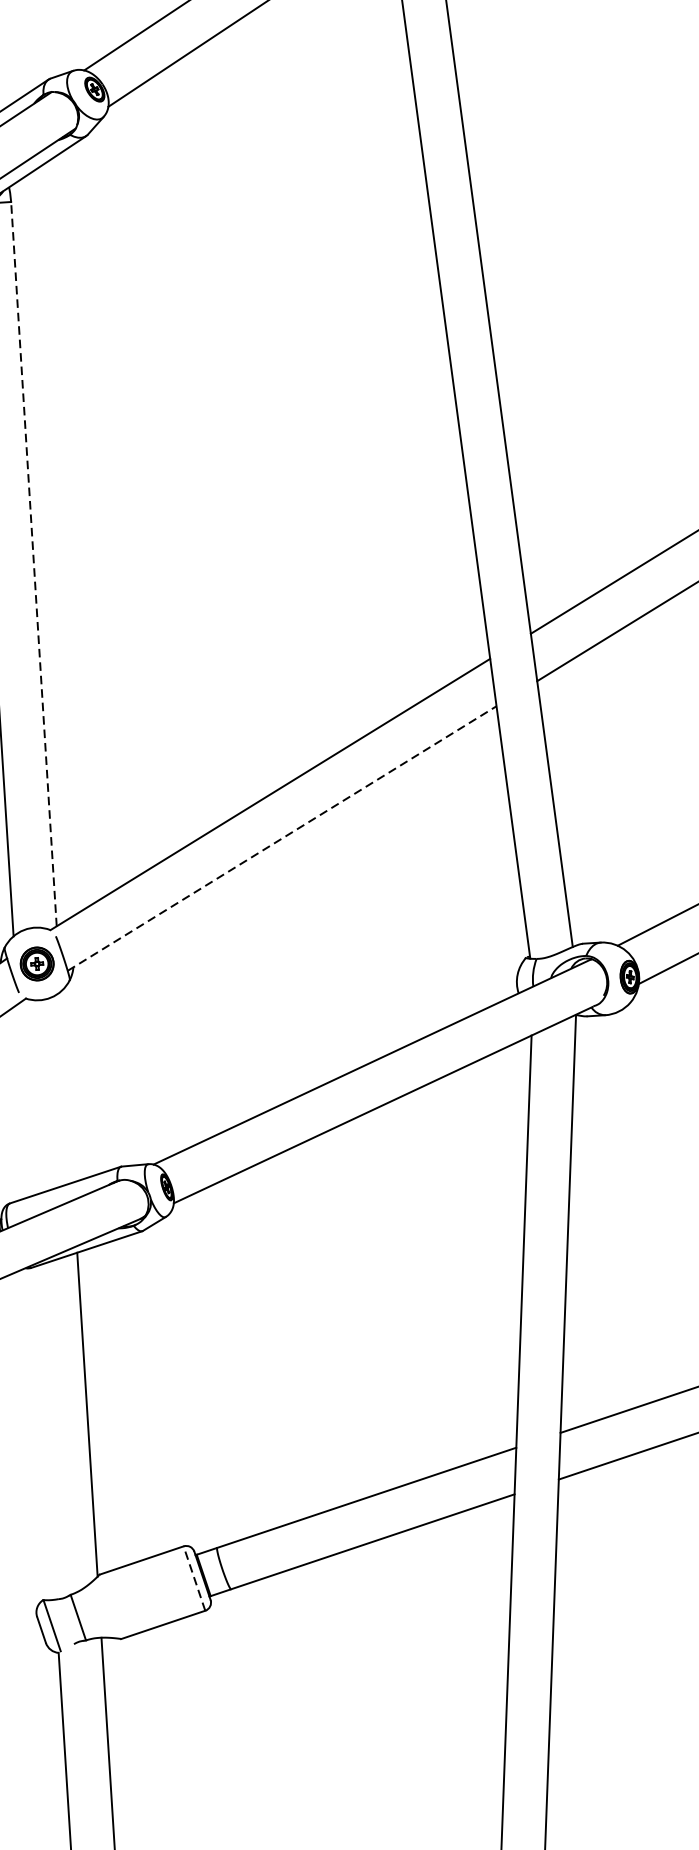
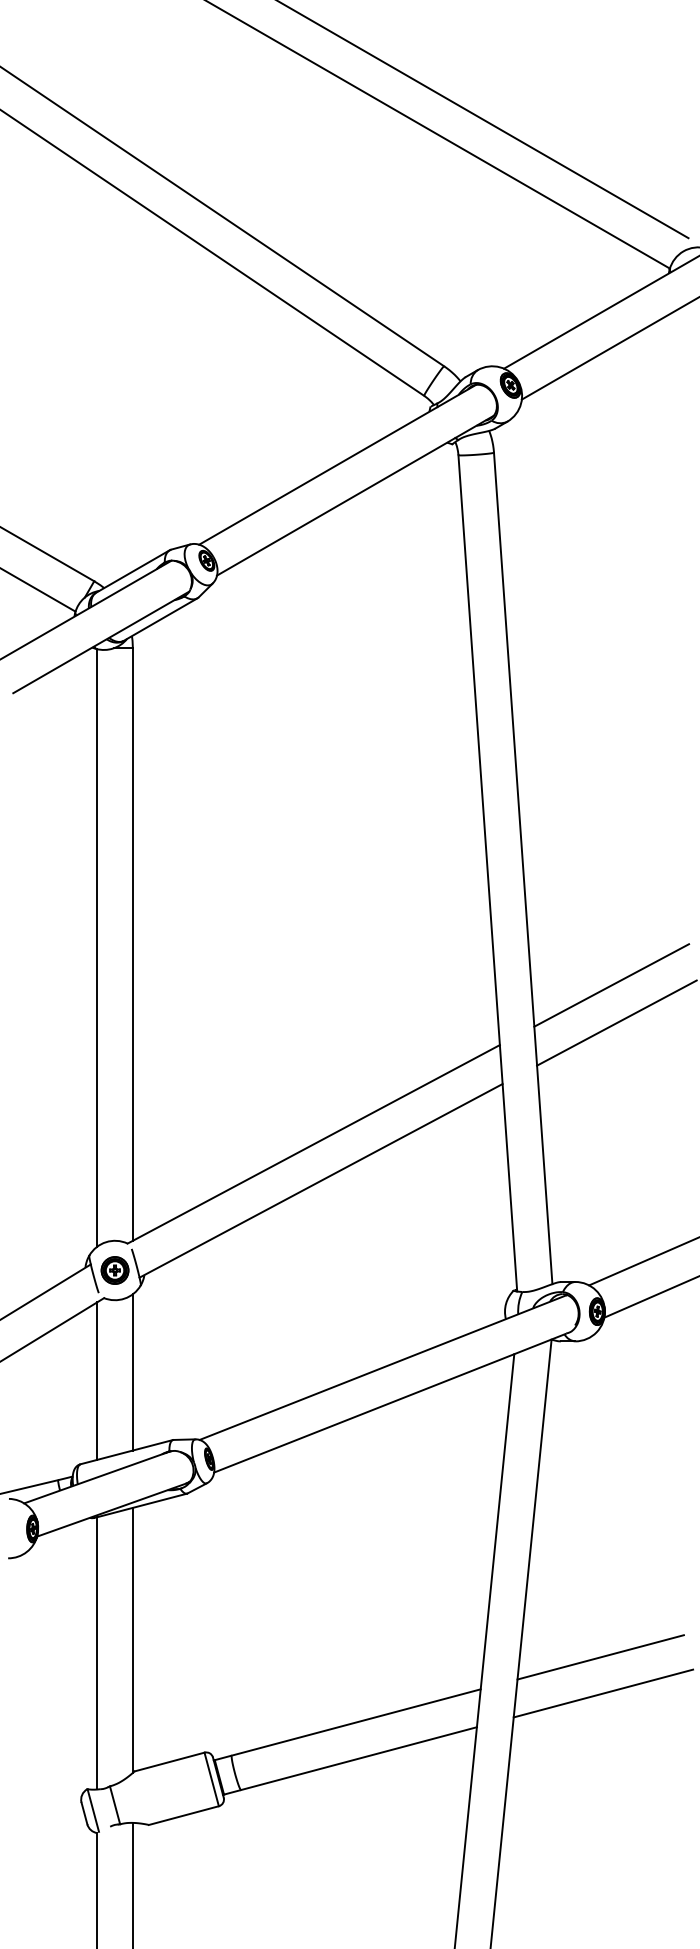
line: (33, 562) -> (132, 943), dashed -> solid
line: (282, 838) -> (321, 1180), dashed -> solid
line: (66, 1087) -> (132, 1372), added
line: (24, 1099) -> (97, 1380), added
line: (45, 1433) -> (97, 1653), added
line: (194, 1578) -> (211, 1779), dashed -> solid

